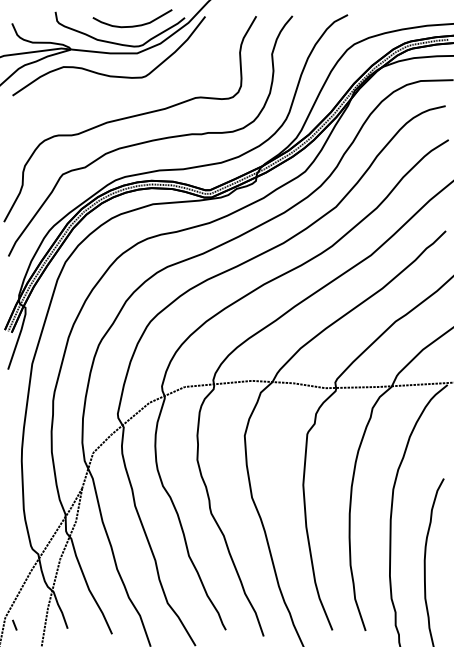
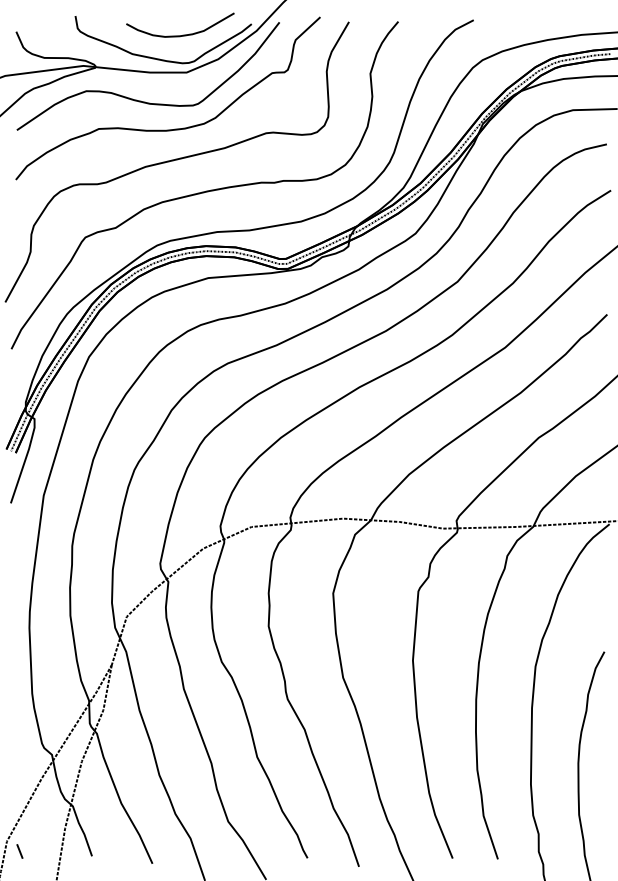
curve: (125, 94) -> (170, 128), added

